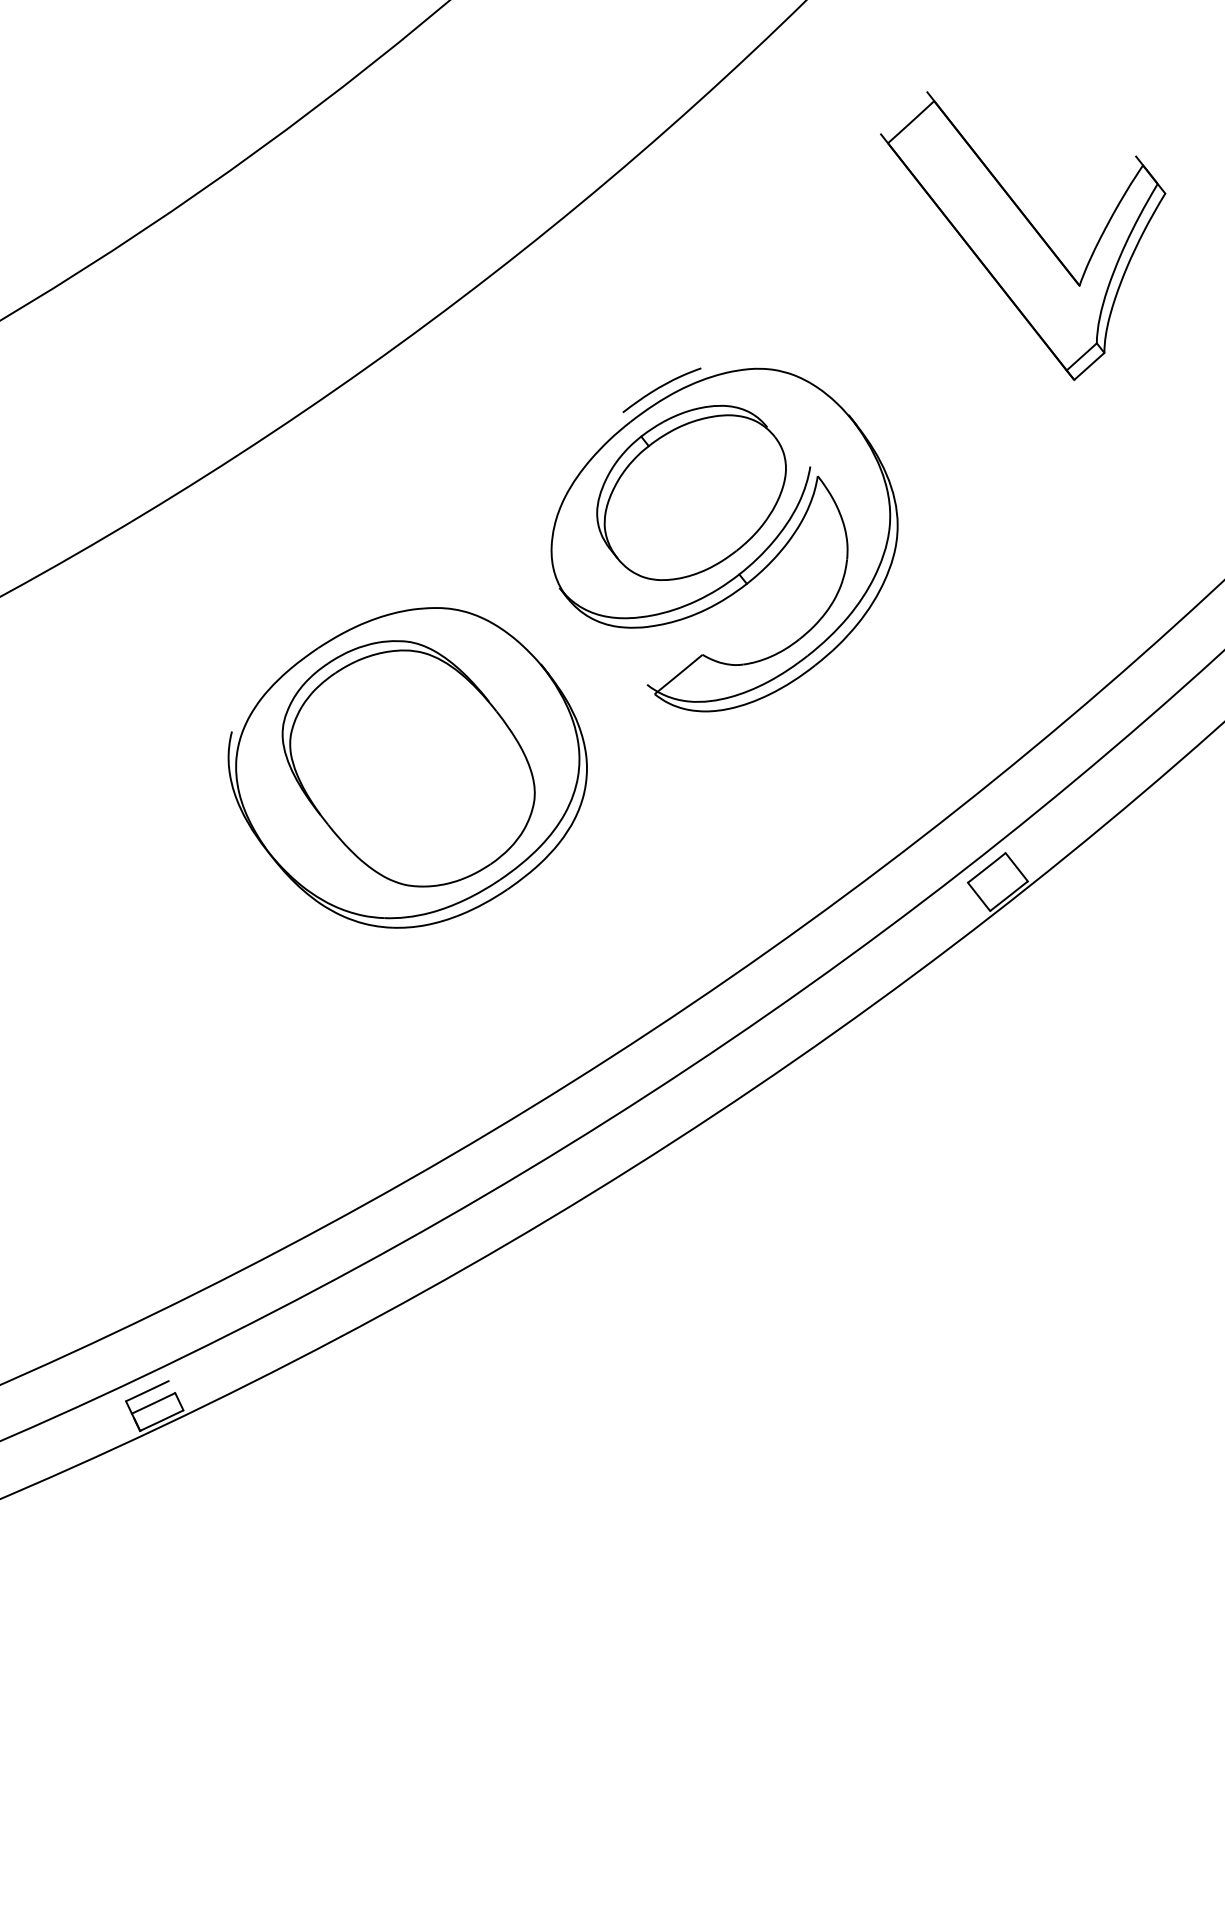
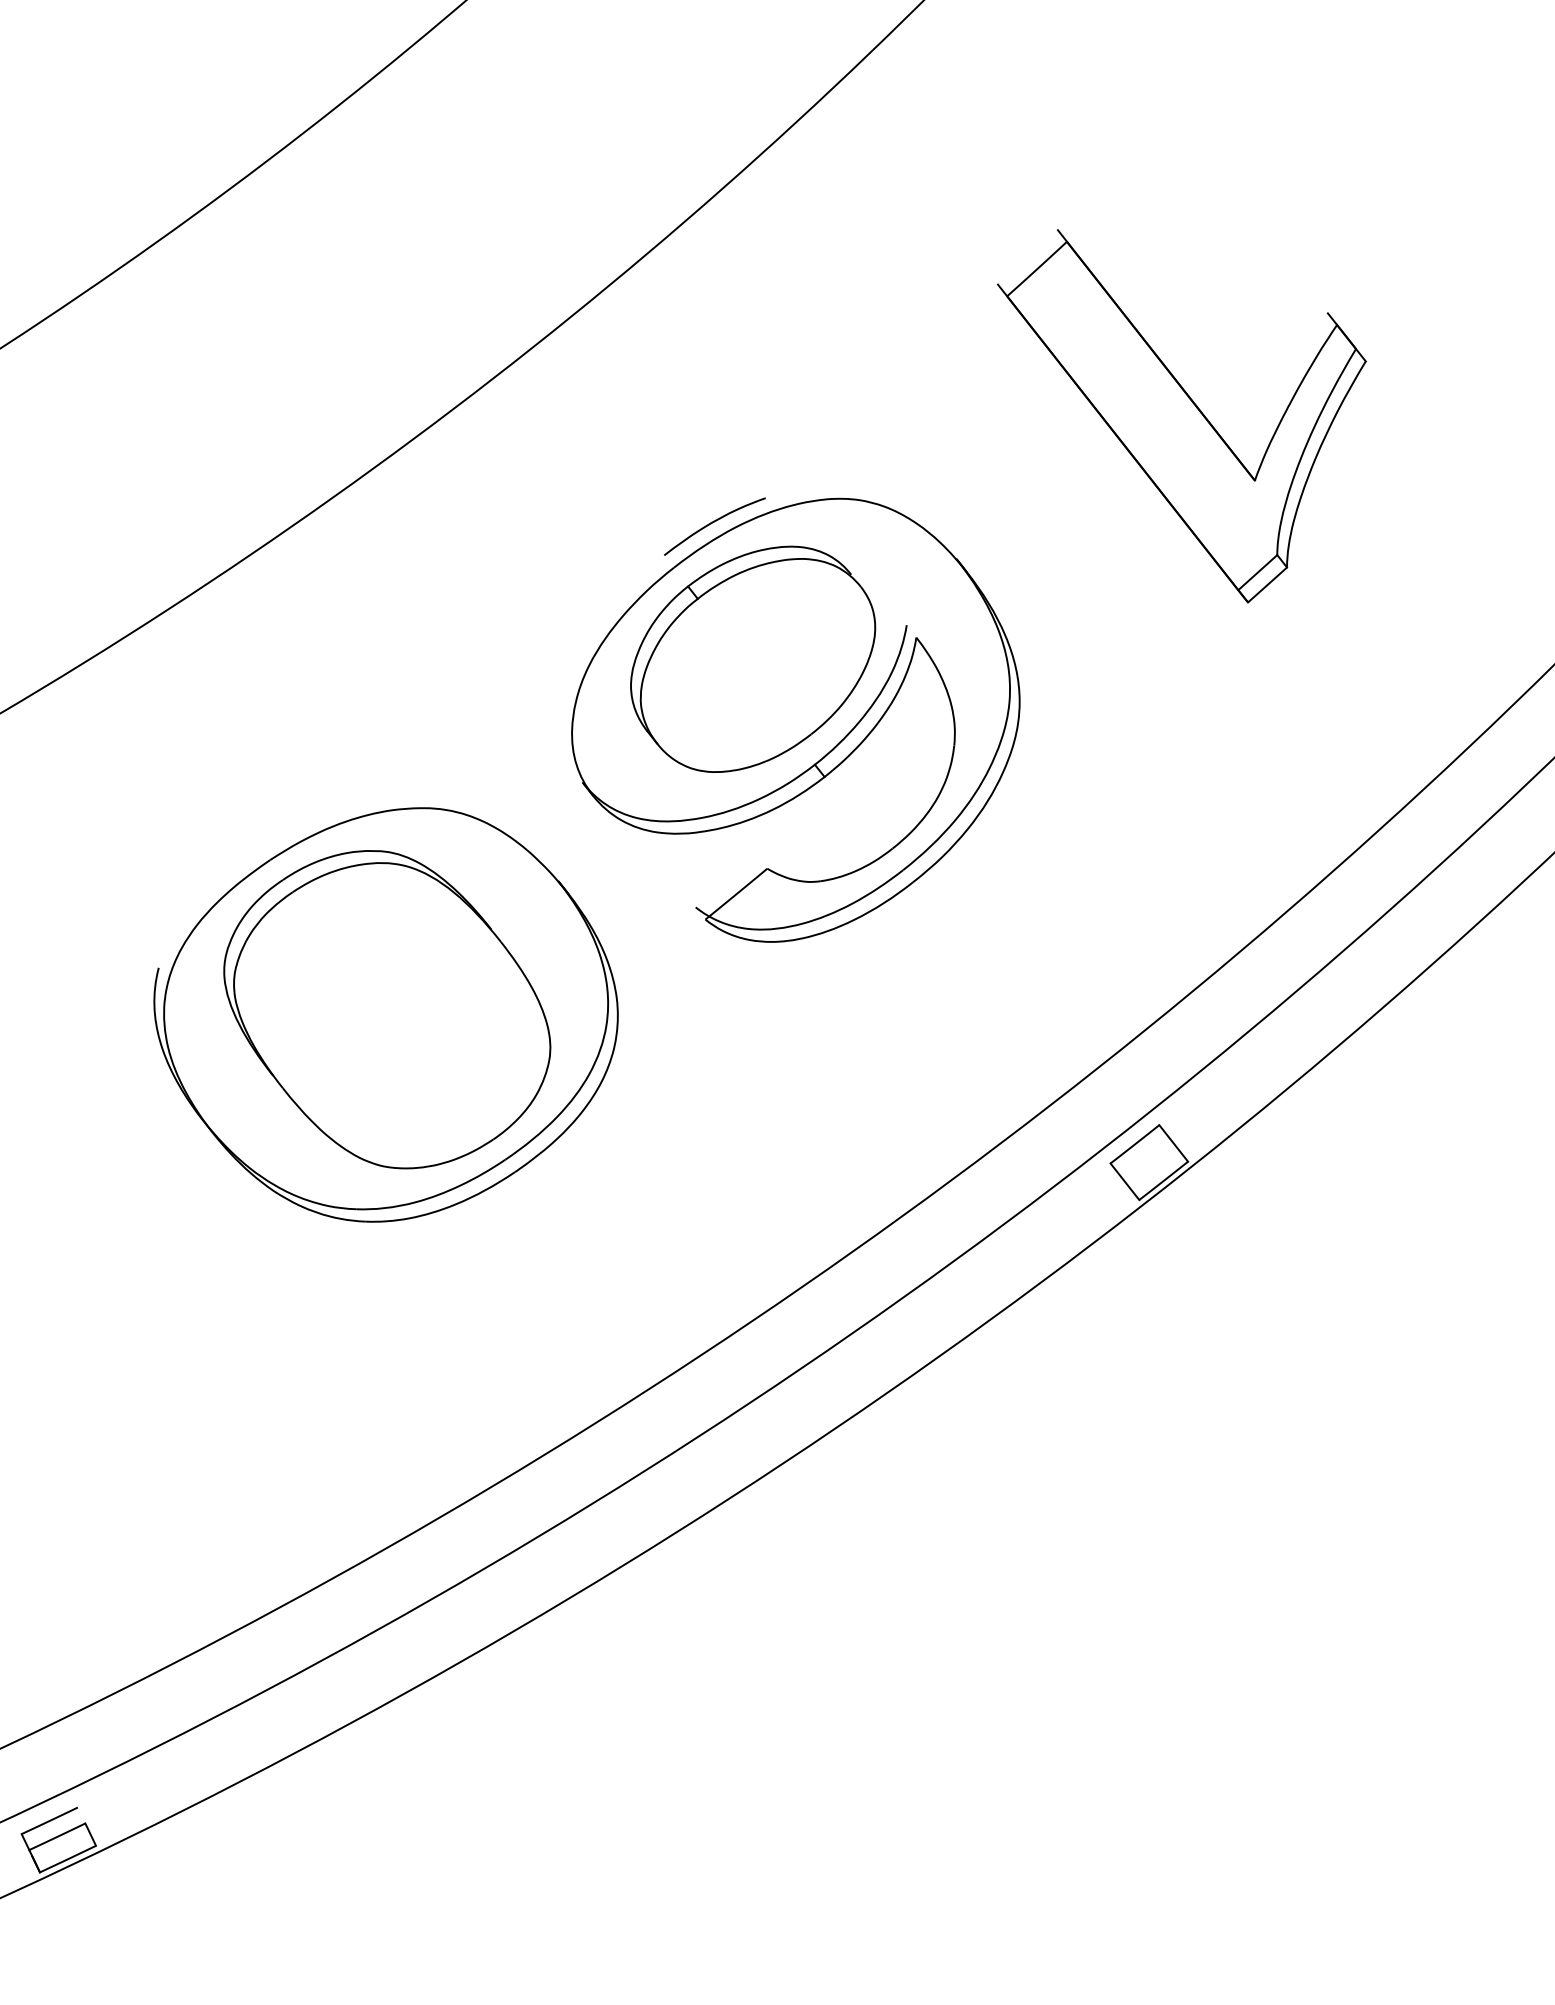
part: (1023, 235) -> (1182, 415), moved

